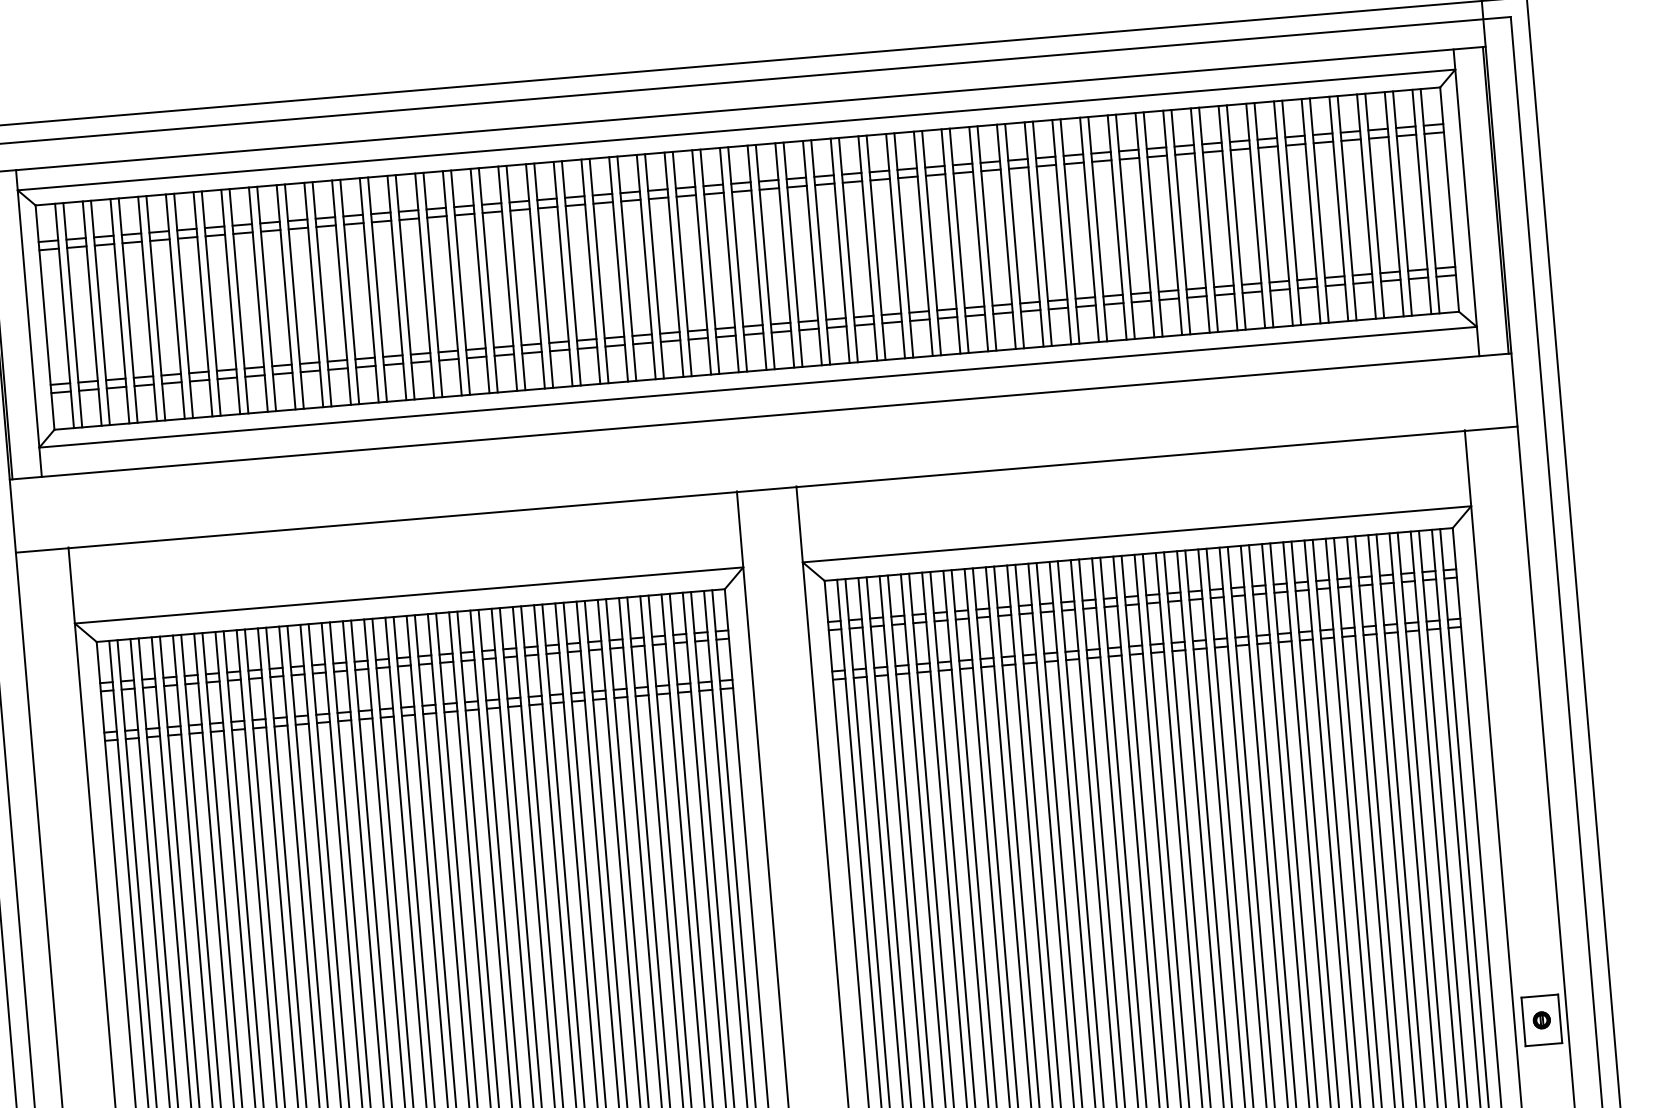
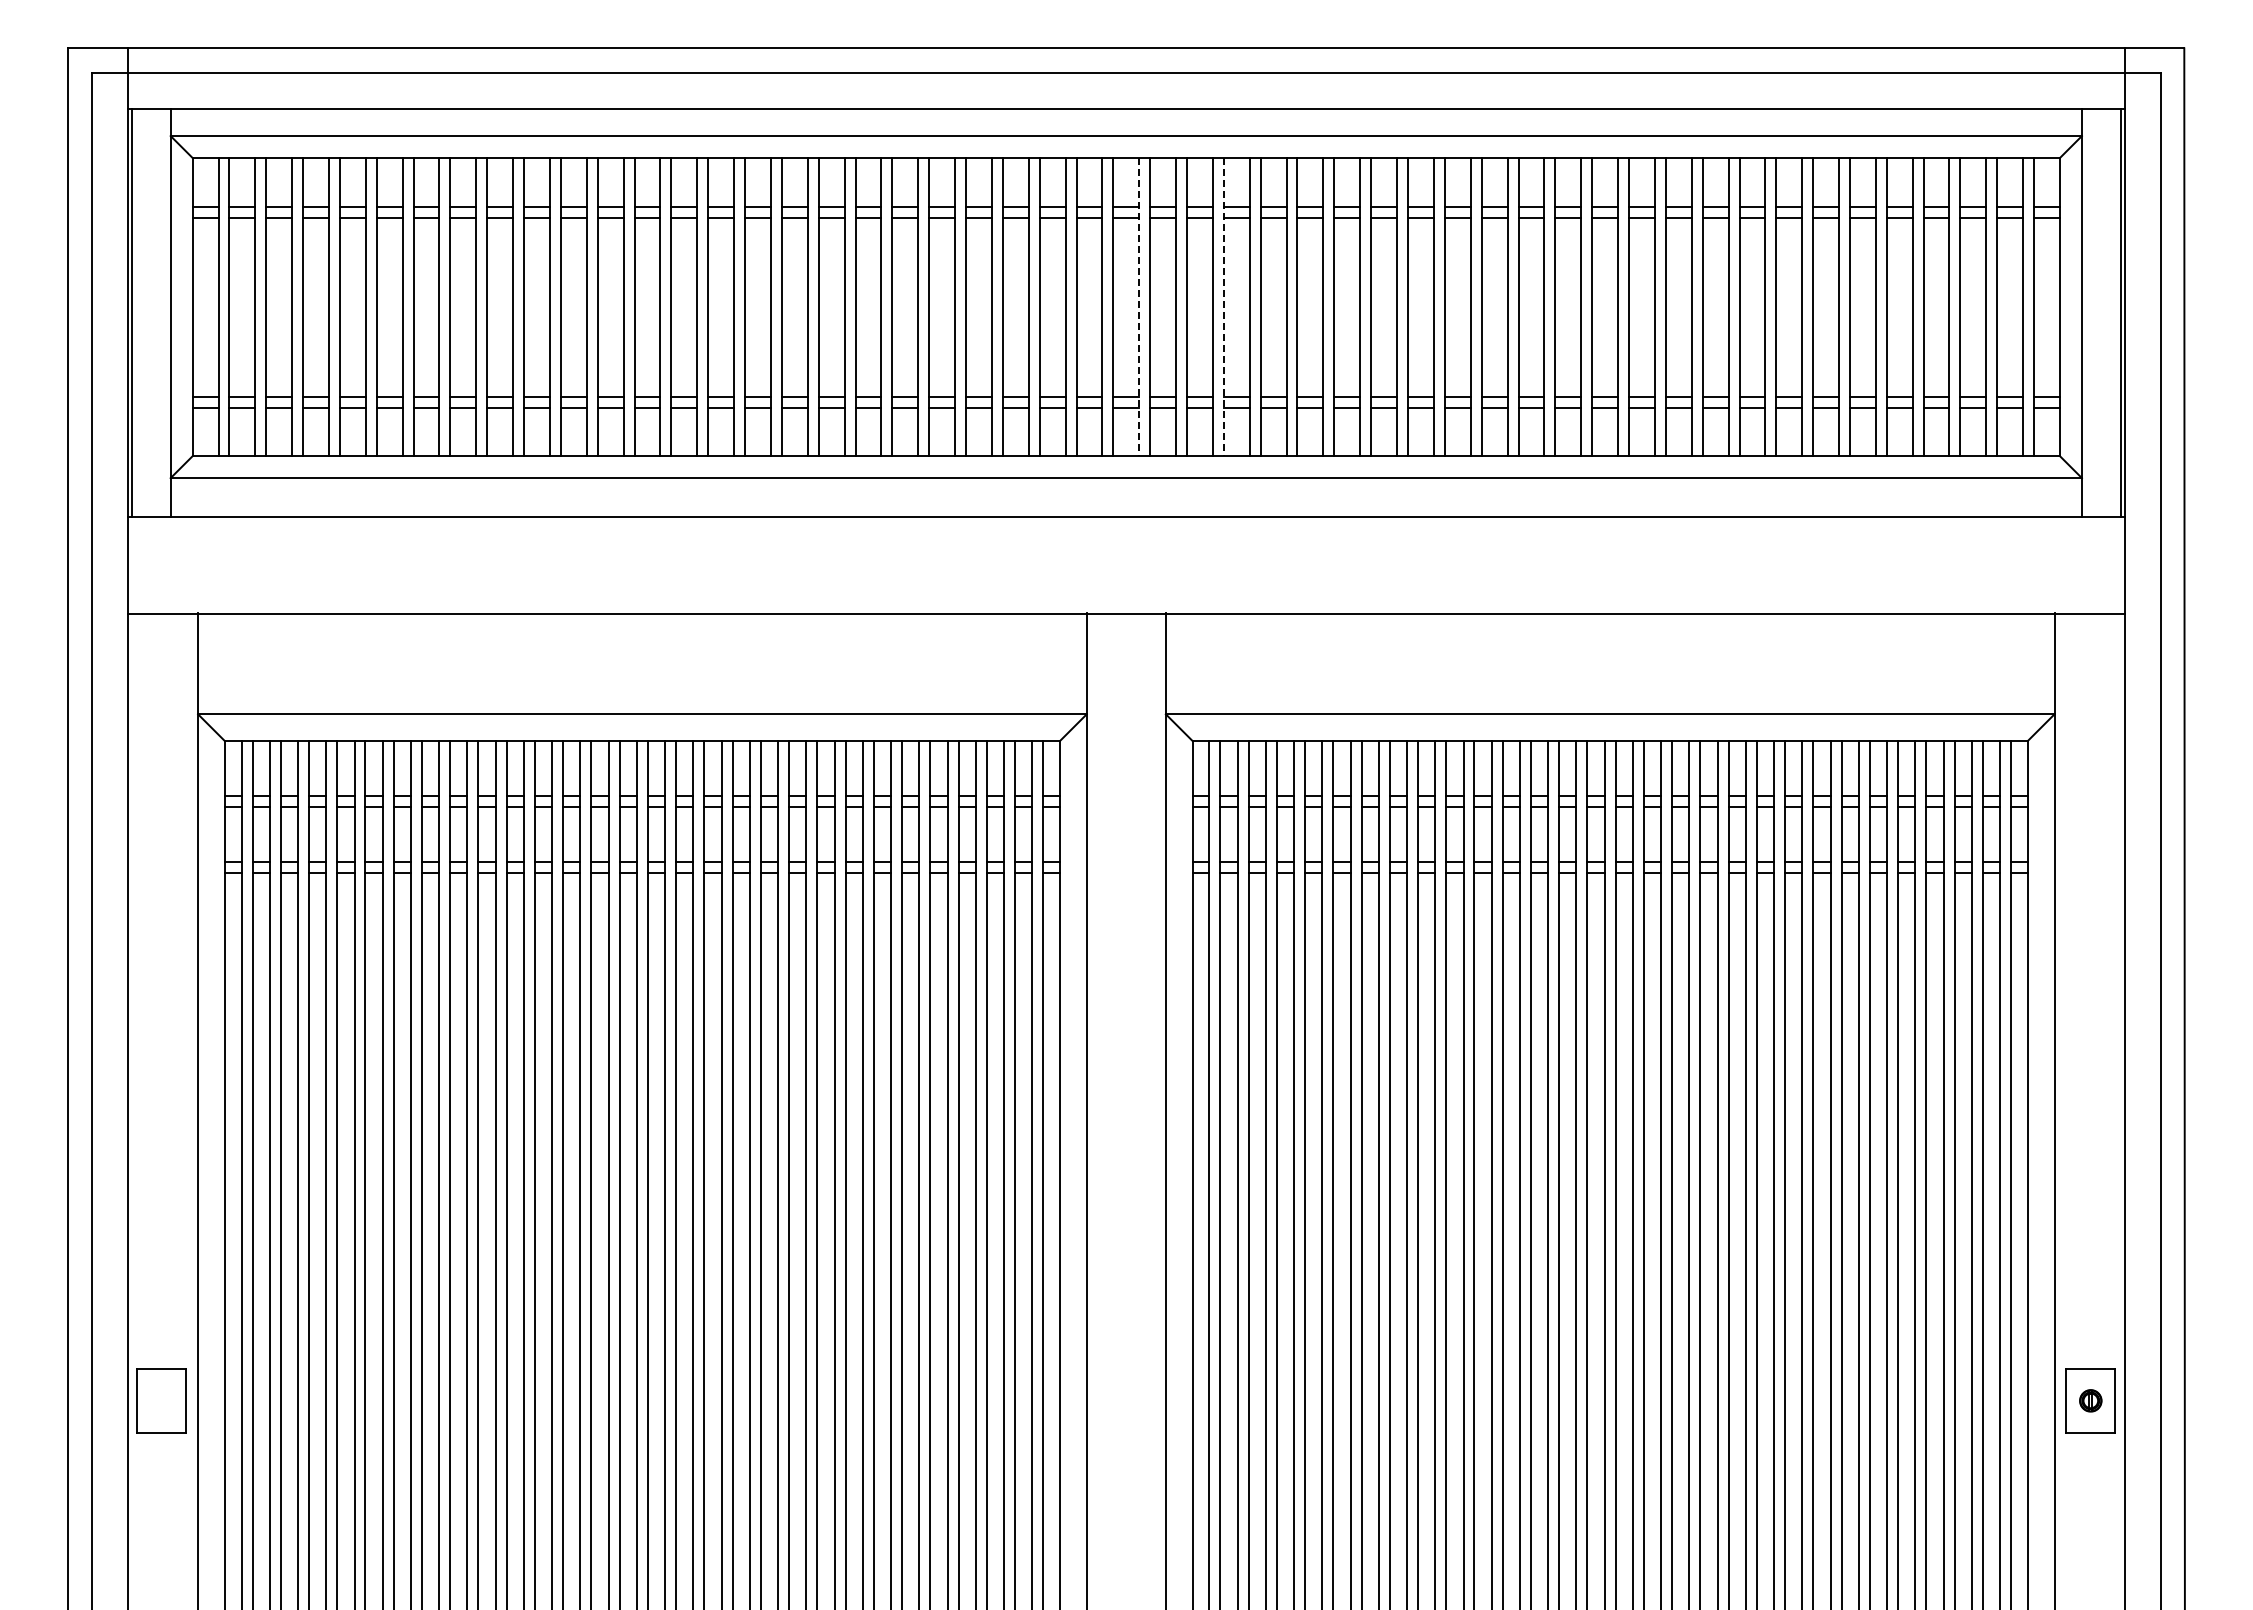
line: (820, 252) -> (1223, 307), solid -> dashed
line: (757, 258) -> (1139, 307), solid -> dashed

